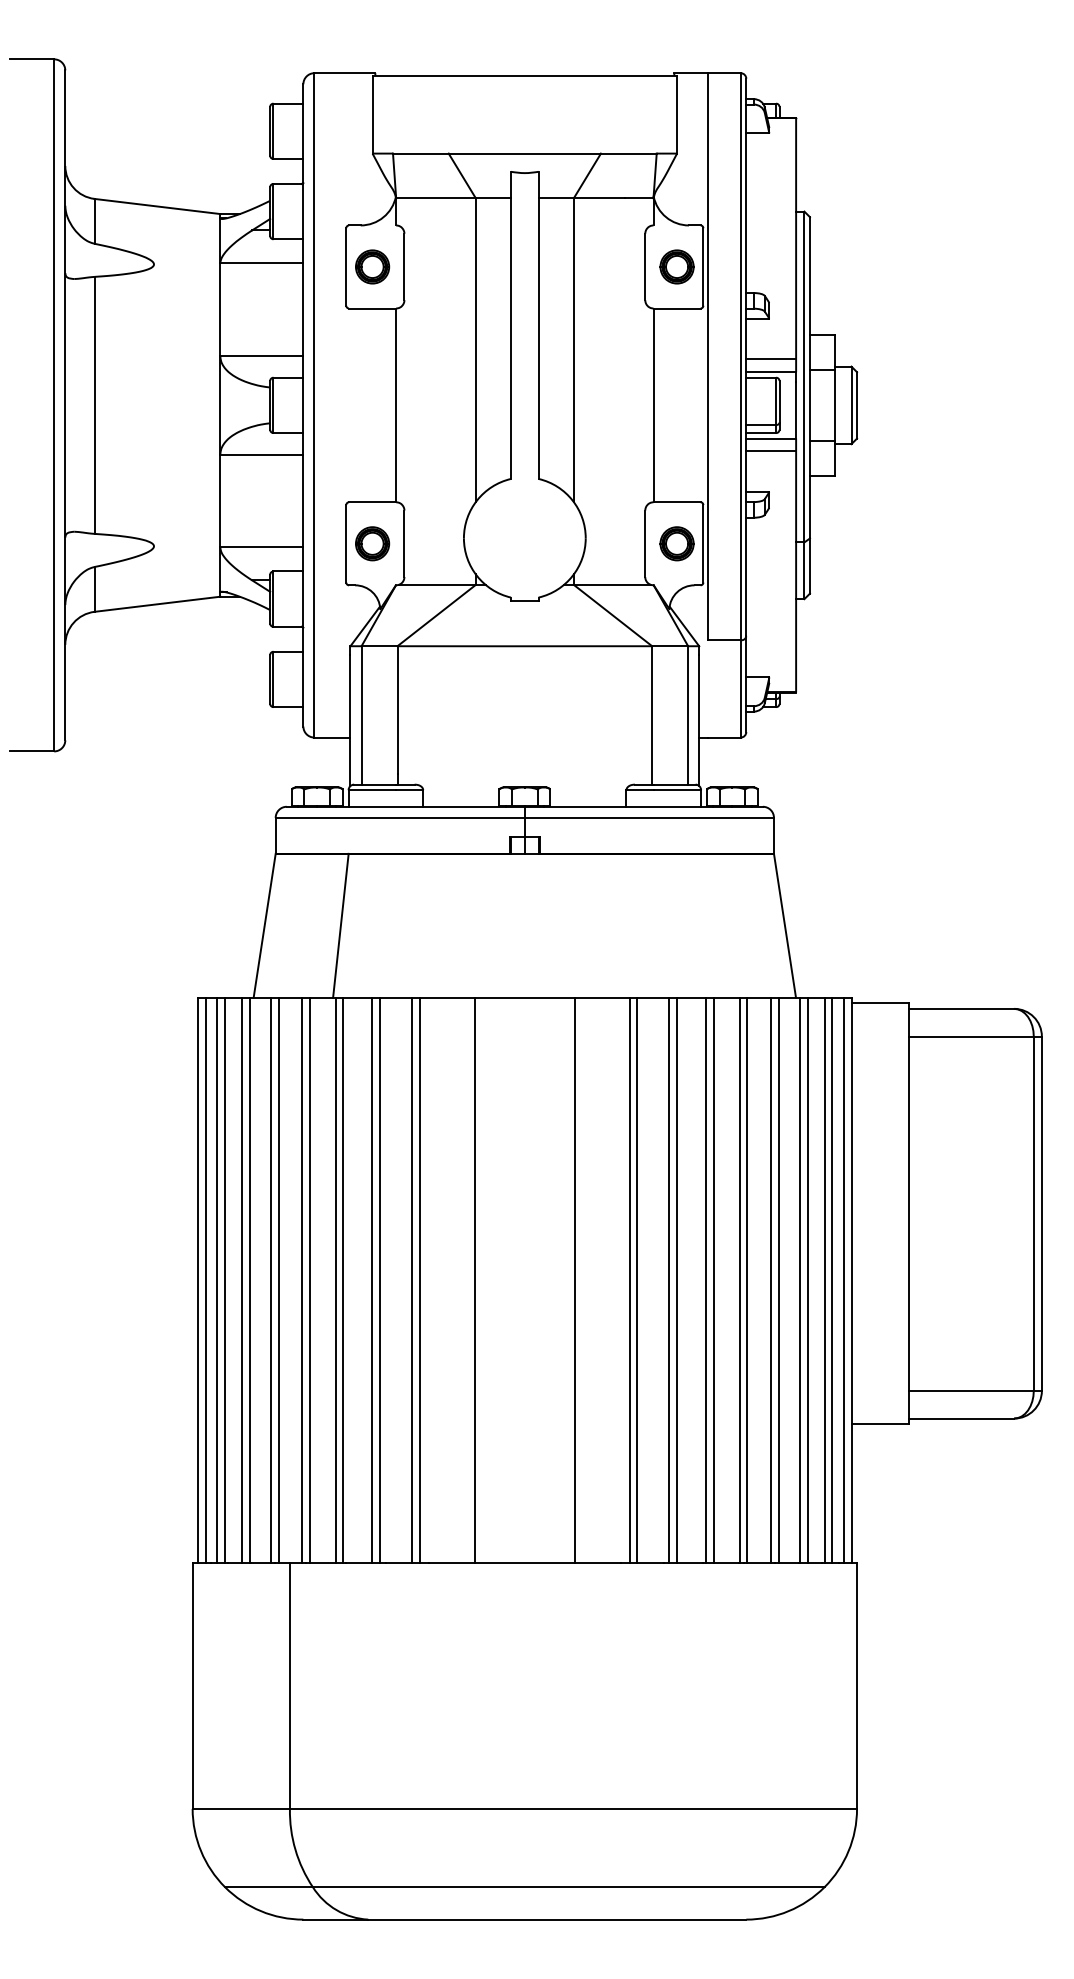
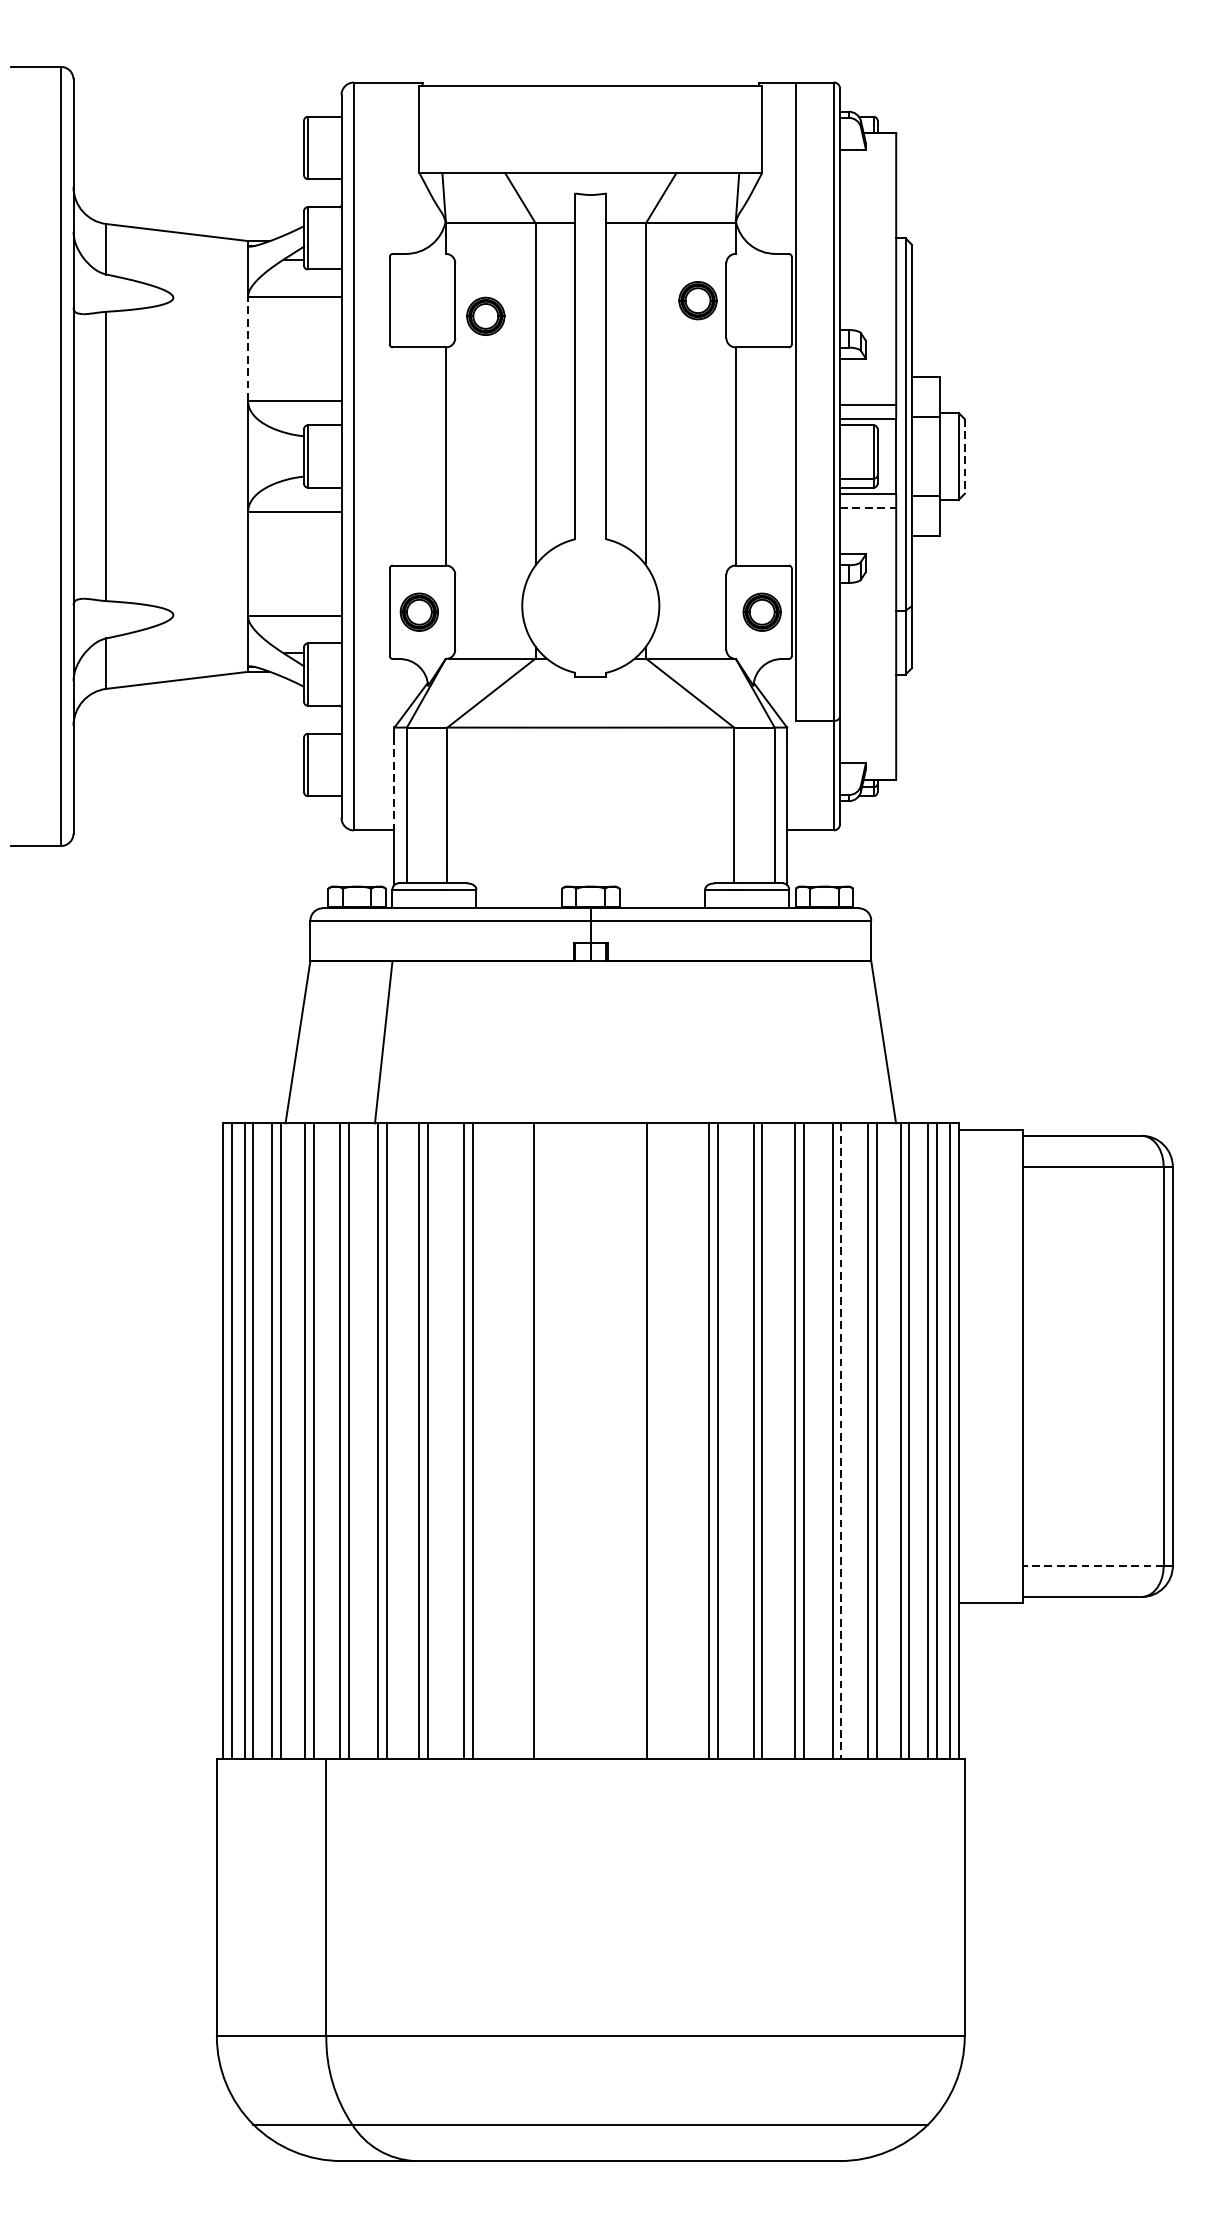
part: (372, 266) -> (485, 315), moved
part: (676, 266) -> (697, 300), moved
line: (220, 309) -> (248, 348), solid -> dashed
line: (857, 405) -> (965, 456), solid -> dashed
line: (771, 451) -> (868, 508), solid -> dashed
line: (350, 696) -> (394, 784), solid -> dashed
line: (747, 1280) -> (841, 1441), solid -> dashed
line: (971, 1390) -> (1093, 1565), solid -> dashed

